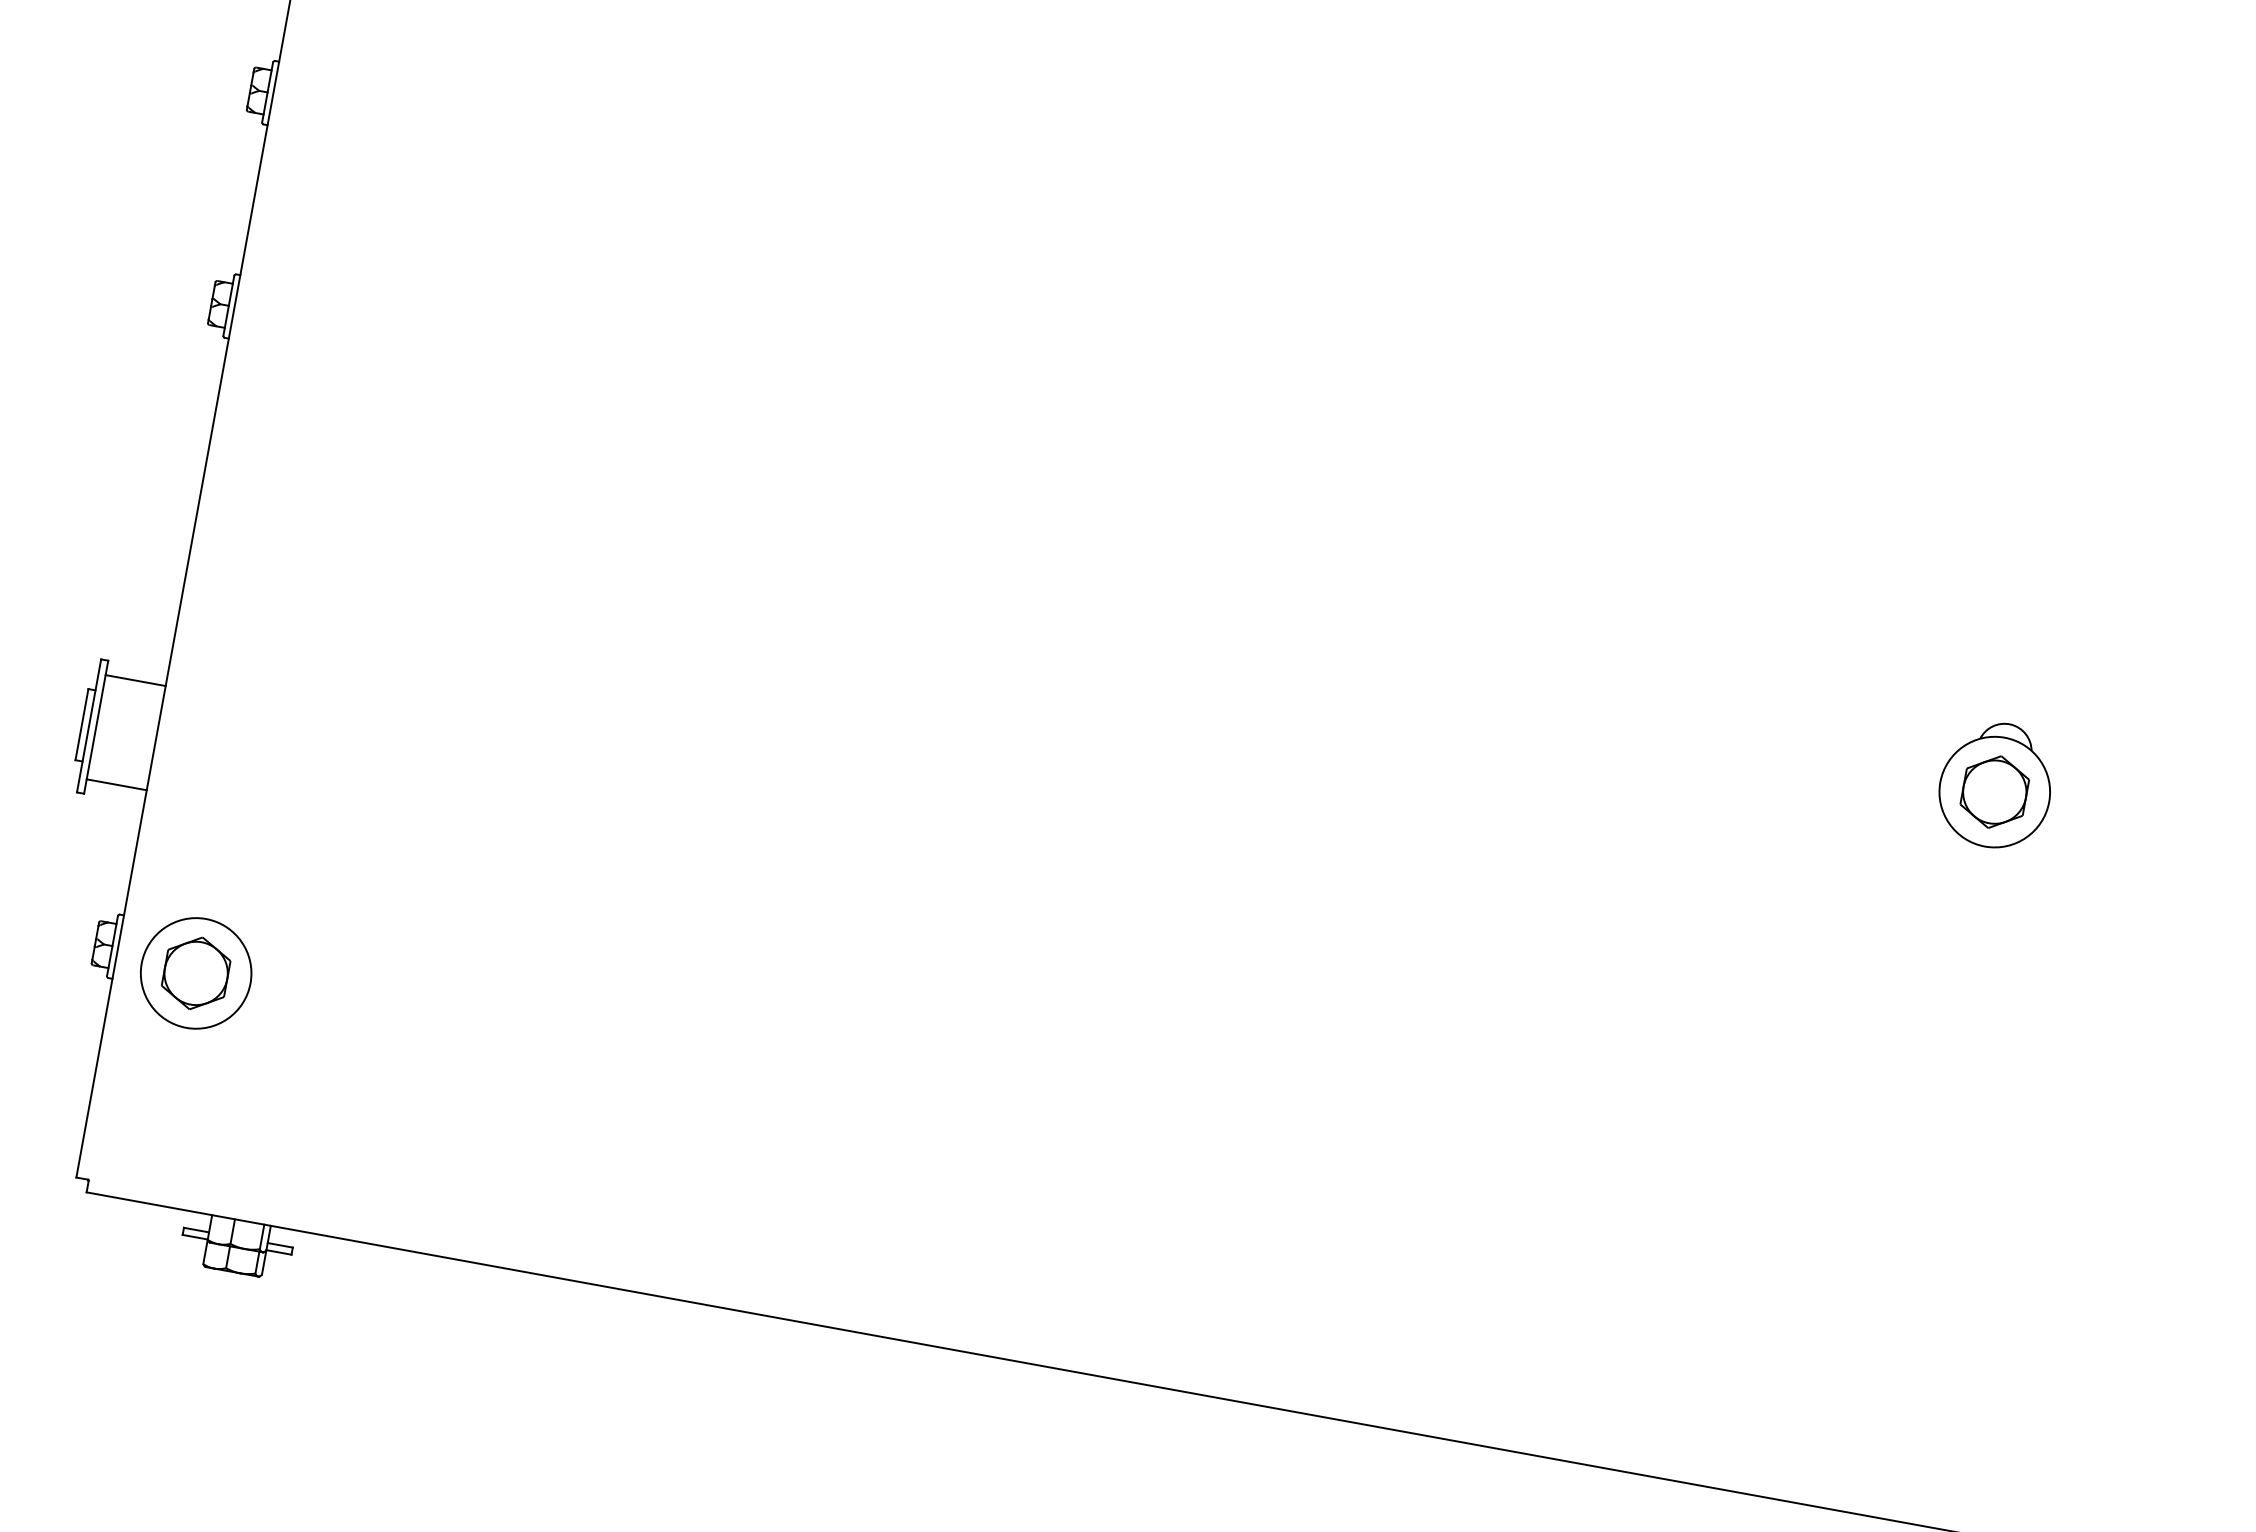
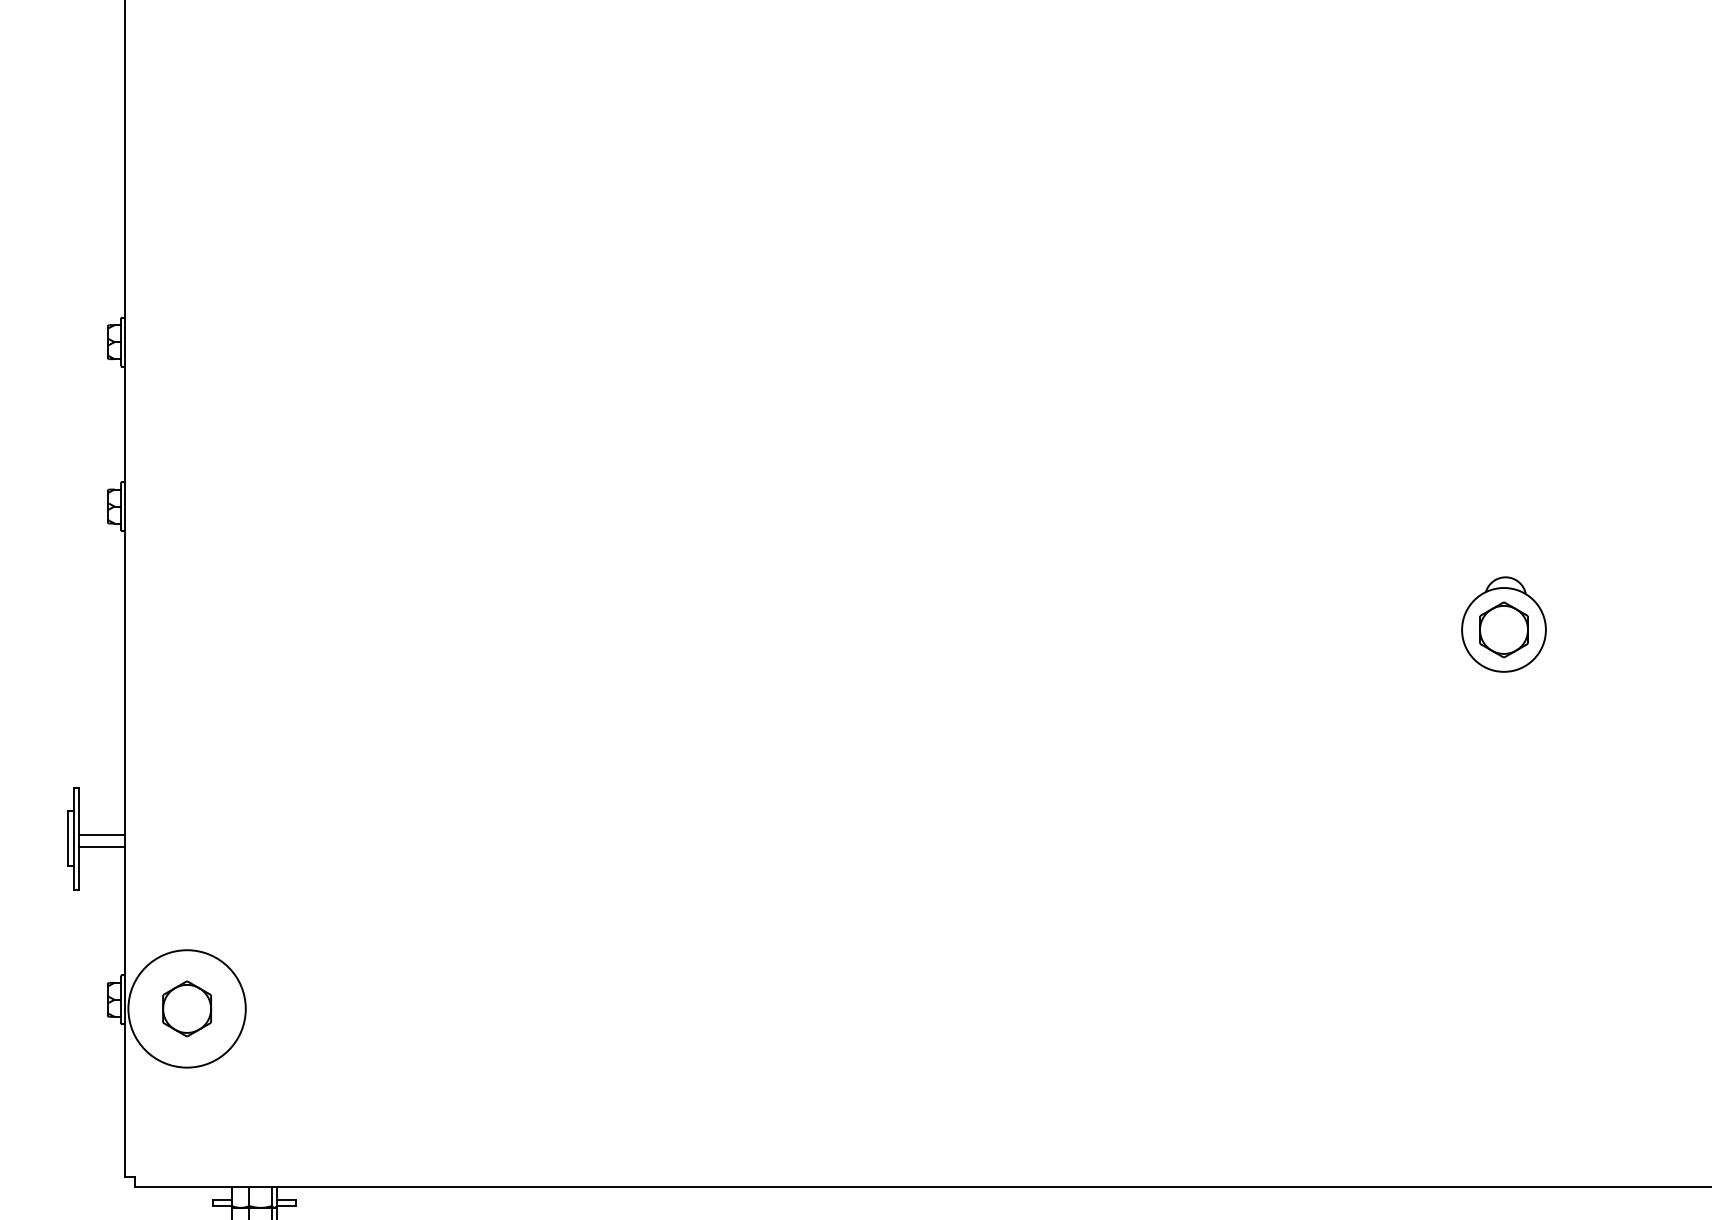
line: (135, 680) -> (102, 846), moved
line: (116, 785) -> (102, 835), moved
circle: (196, 972) -> (187, 1008), size x1.4

